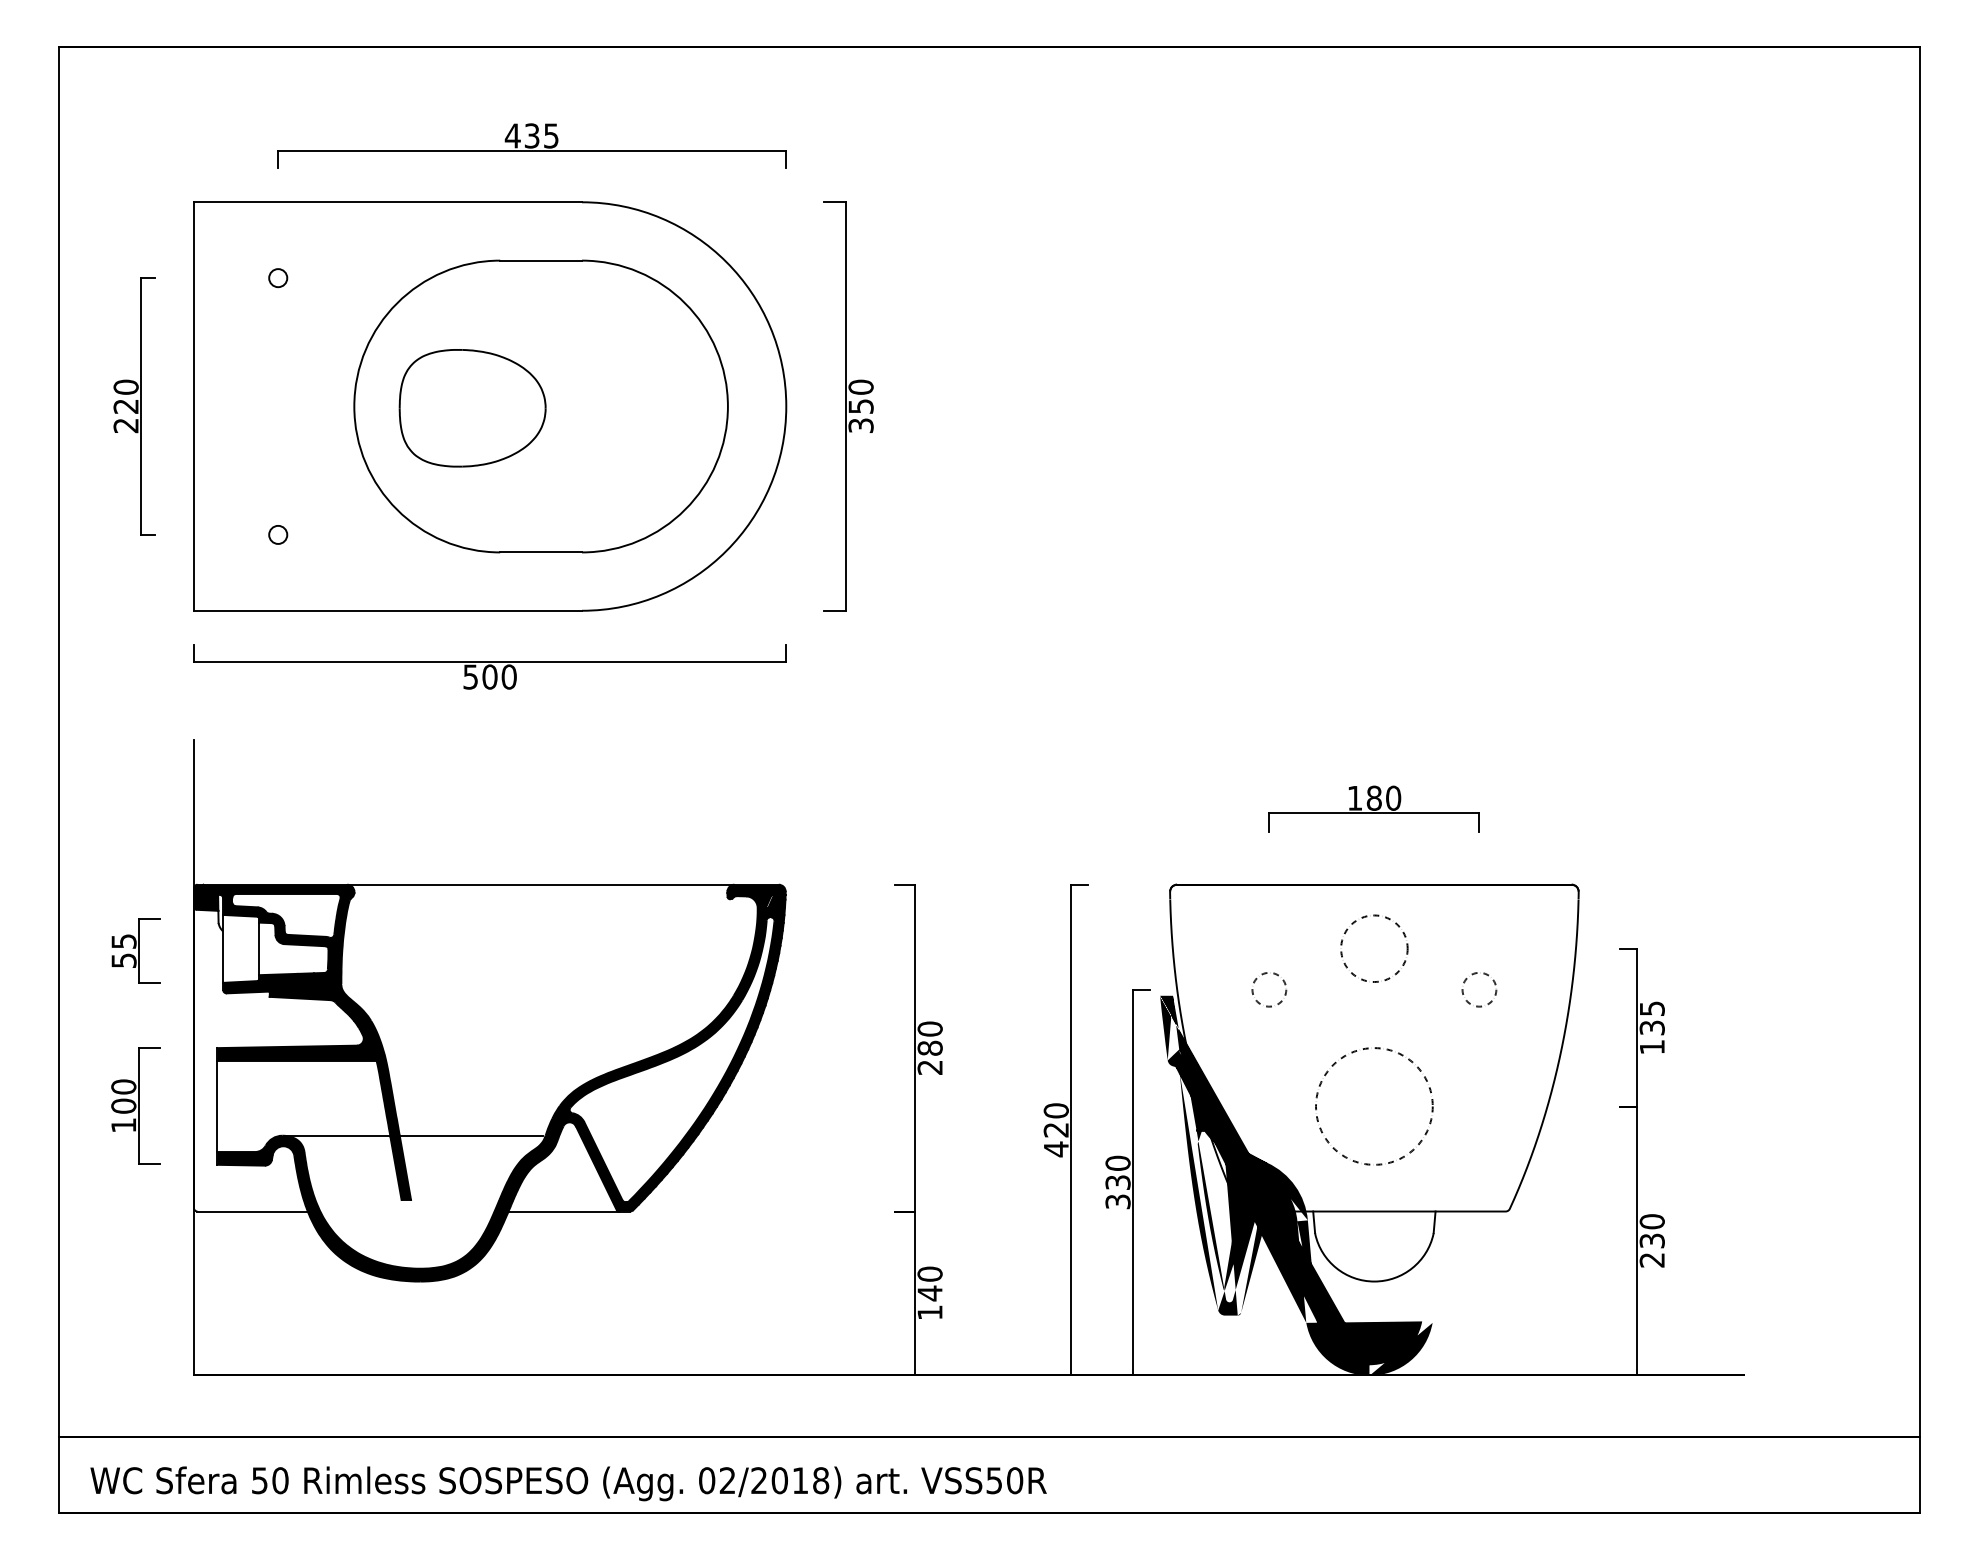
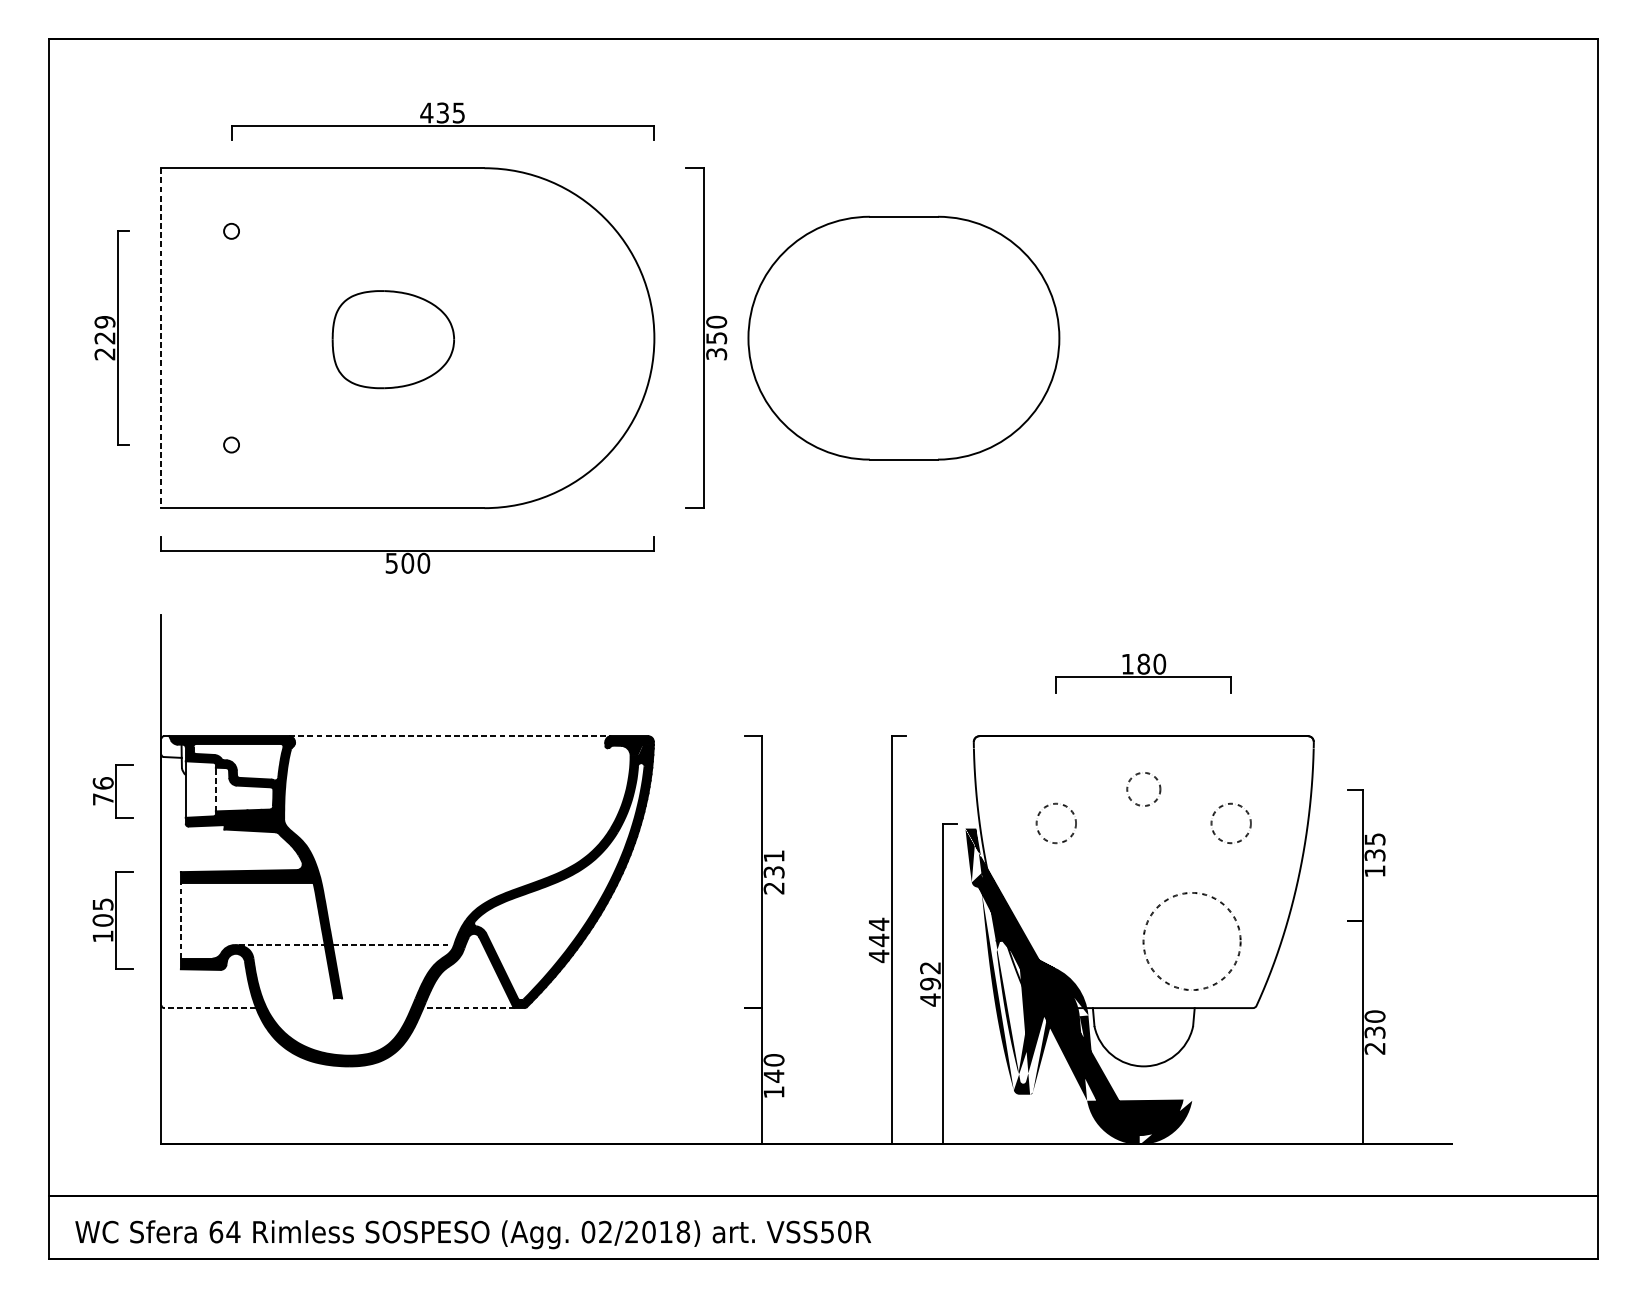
text: (125, 386) -> (104, 321), 220 -> 229
part: (540, 406) -> (903, 338), moved
line: (193, 407) -> (161, 339), solid -> dashed
line: (540, 884) -> (449, 735), solid -> dashed
fill: (205, 897) -> (171, 746), removed
line: (259, 948) -> (215, 789), solid -> dashed
circle: (1374, 948) -> (1143, 789), size x0.6
text: (123, 950) -> (102, 790), 55 -> 76
circle: (1269, 989) -> (1056, 823), size x1.4
circle: (1479, 989) -> (1231, 823), size x1.4
text: (929, 1038) -> (773, 864), 280 -> 231
text: (123, 1086) -> (102, 904), 100 -> 105
line: (217, 1106) -> (181, 920), solid -> dashed
circle: (1374, 1106) -> (1192, 941), moved
text: (1055, 1120) -> (878, 932), 420 -> 444
line: (338, 1135) -> (281, 944), solid -> dashed
line: (471, 1135) -> (392, 944), solid -> dashed
text: (1117, 1182) -> (930, 983), 330 -> 492
line: (252, 1211) -> (210, 1008), solid -> dashed
line: (563, 1211) -> (468, 1008), solid -> dashed
text: (270, 1480) -> (225, 1231), 50 -> 64

